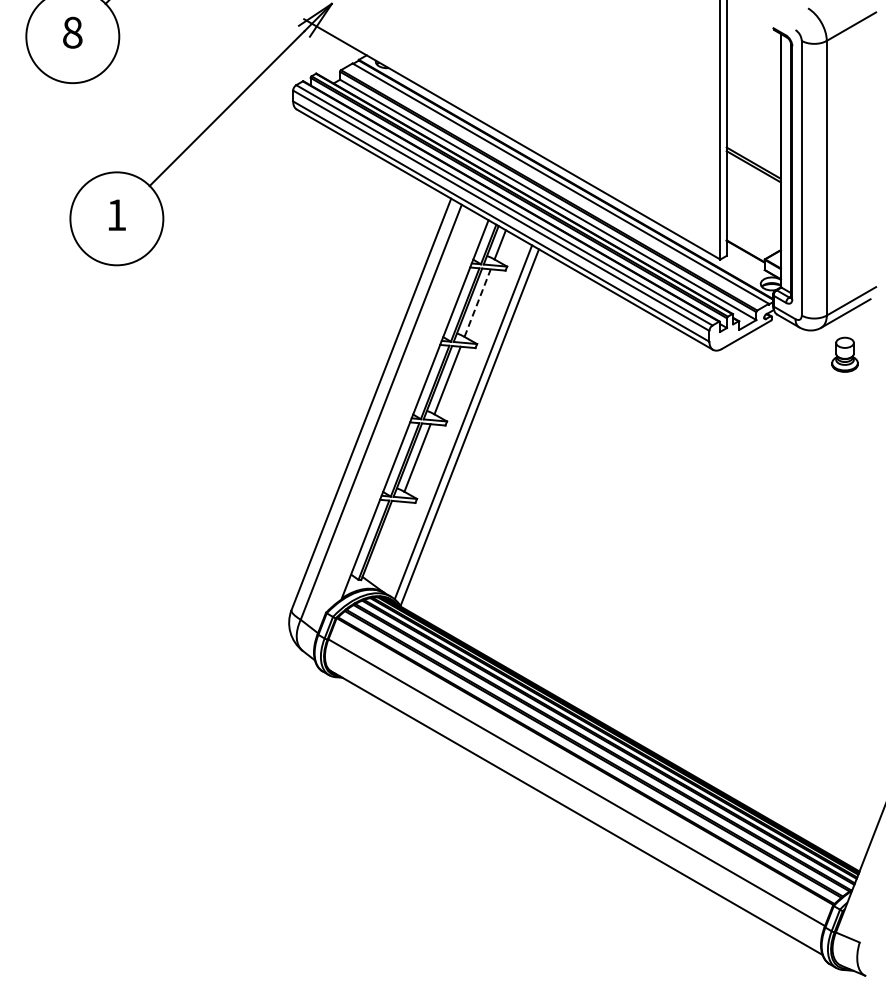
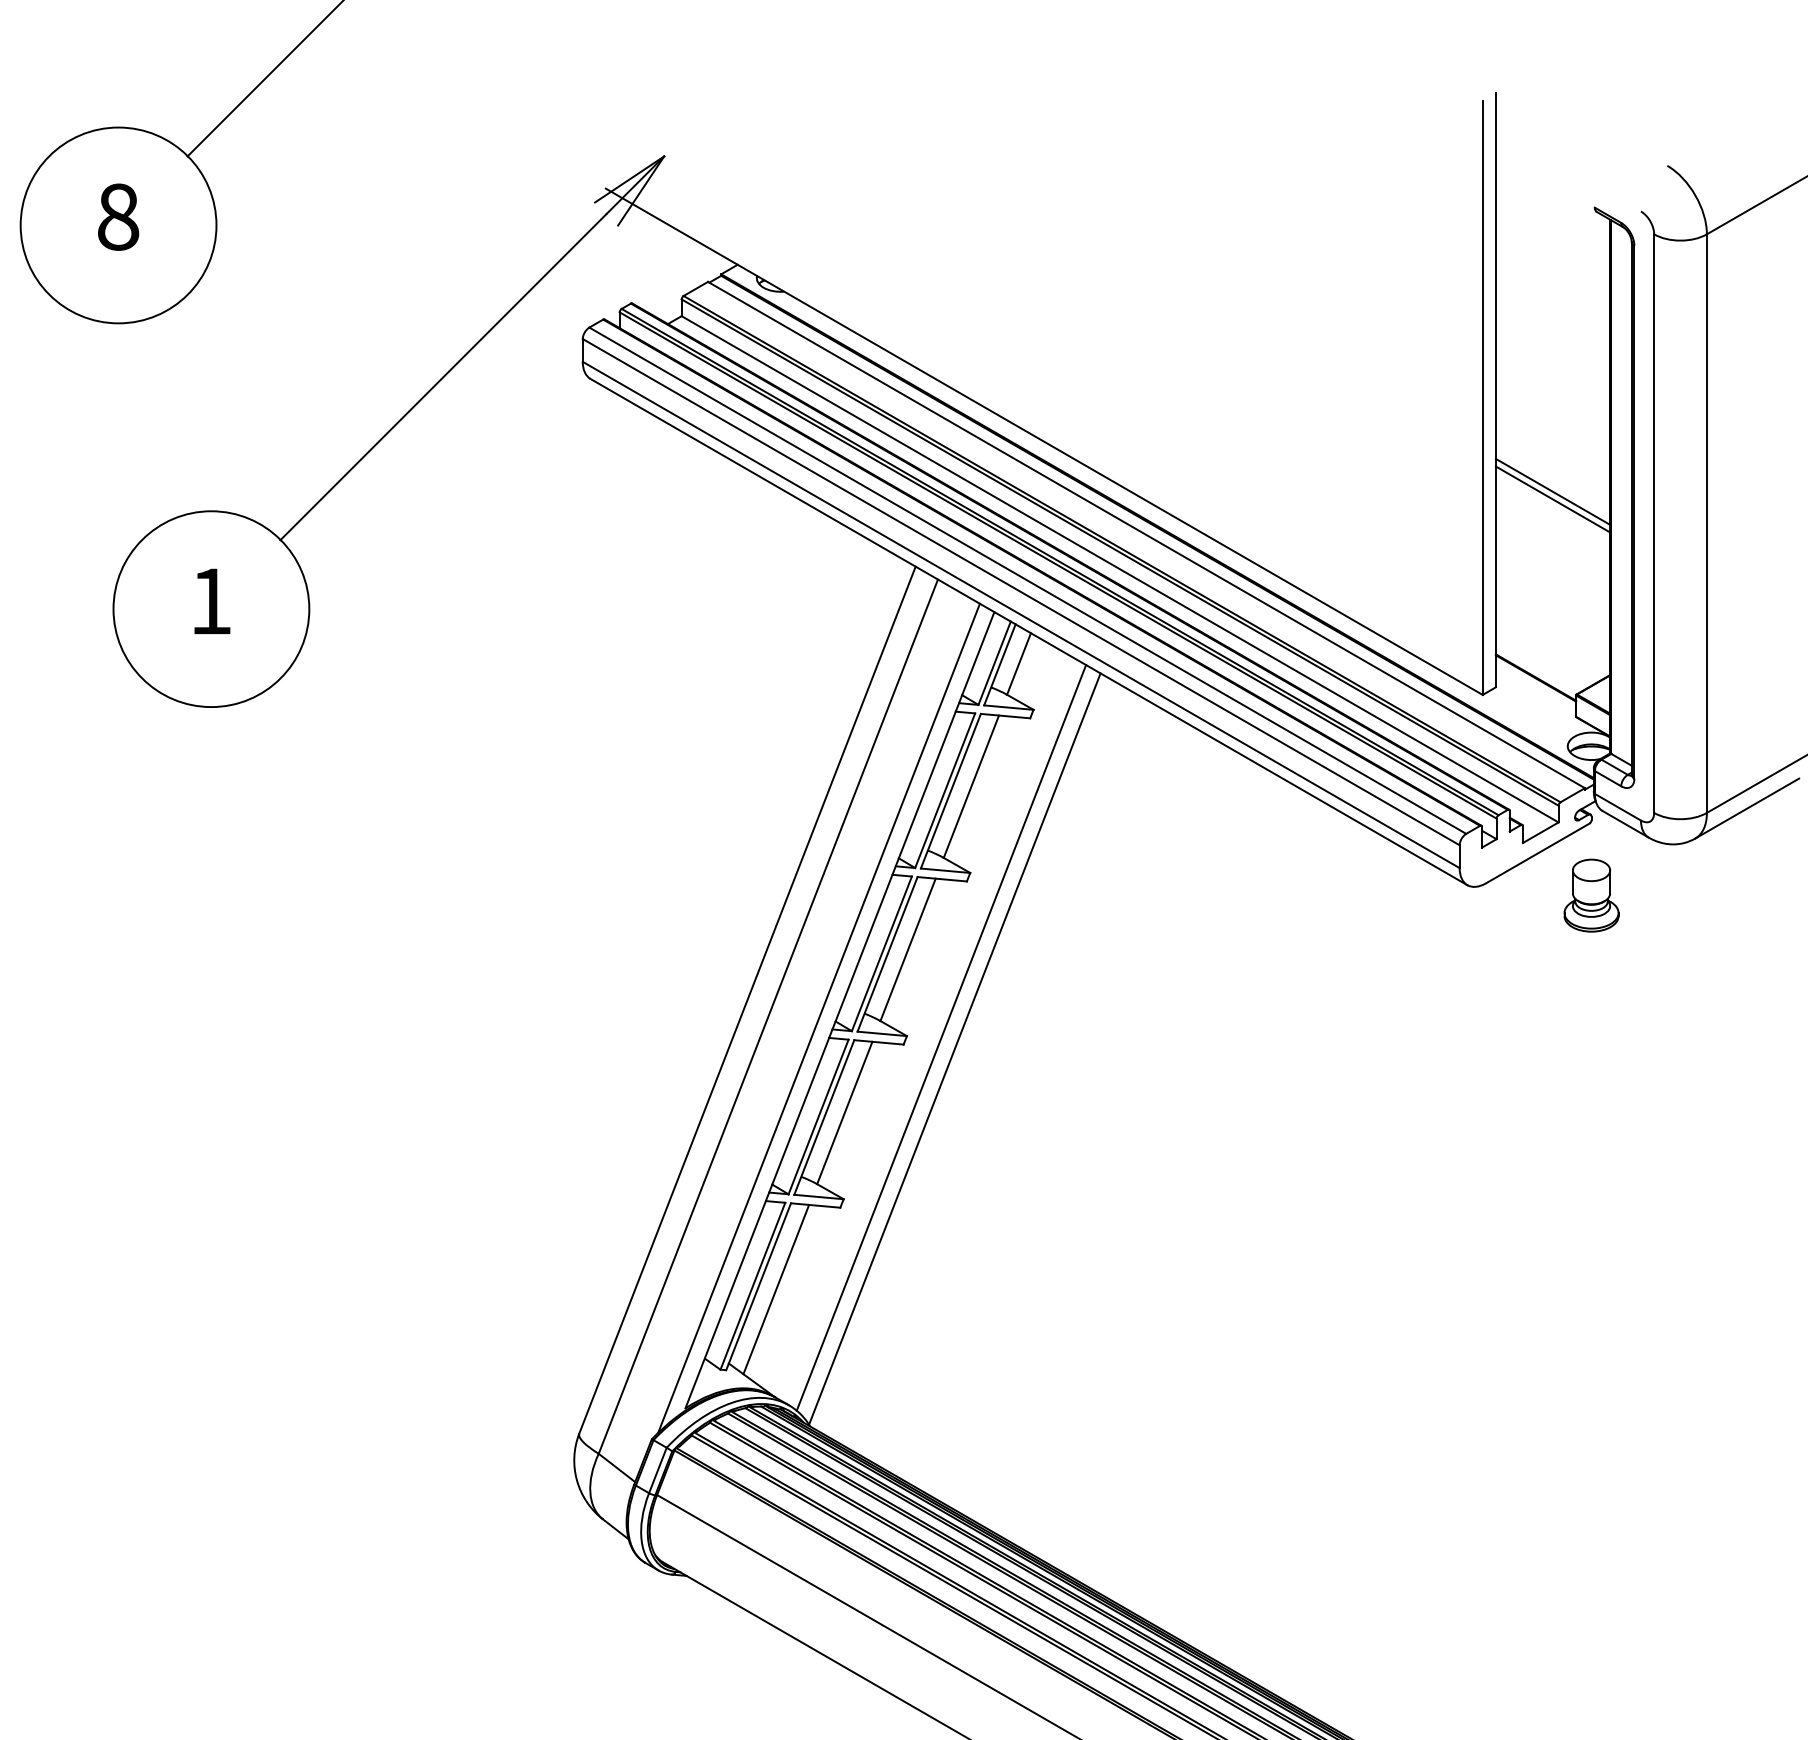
line: (477, 302) -> (971, 785), dashed -> solid
part: (844, 354) -> (1590, 894), moved
line: (405, 412) -> (819, 1017), added
line: (384, 541) -> (775, 1288), added

